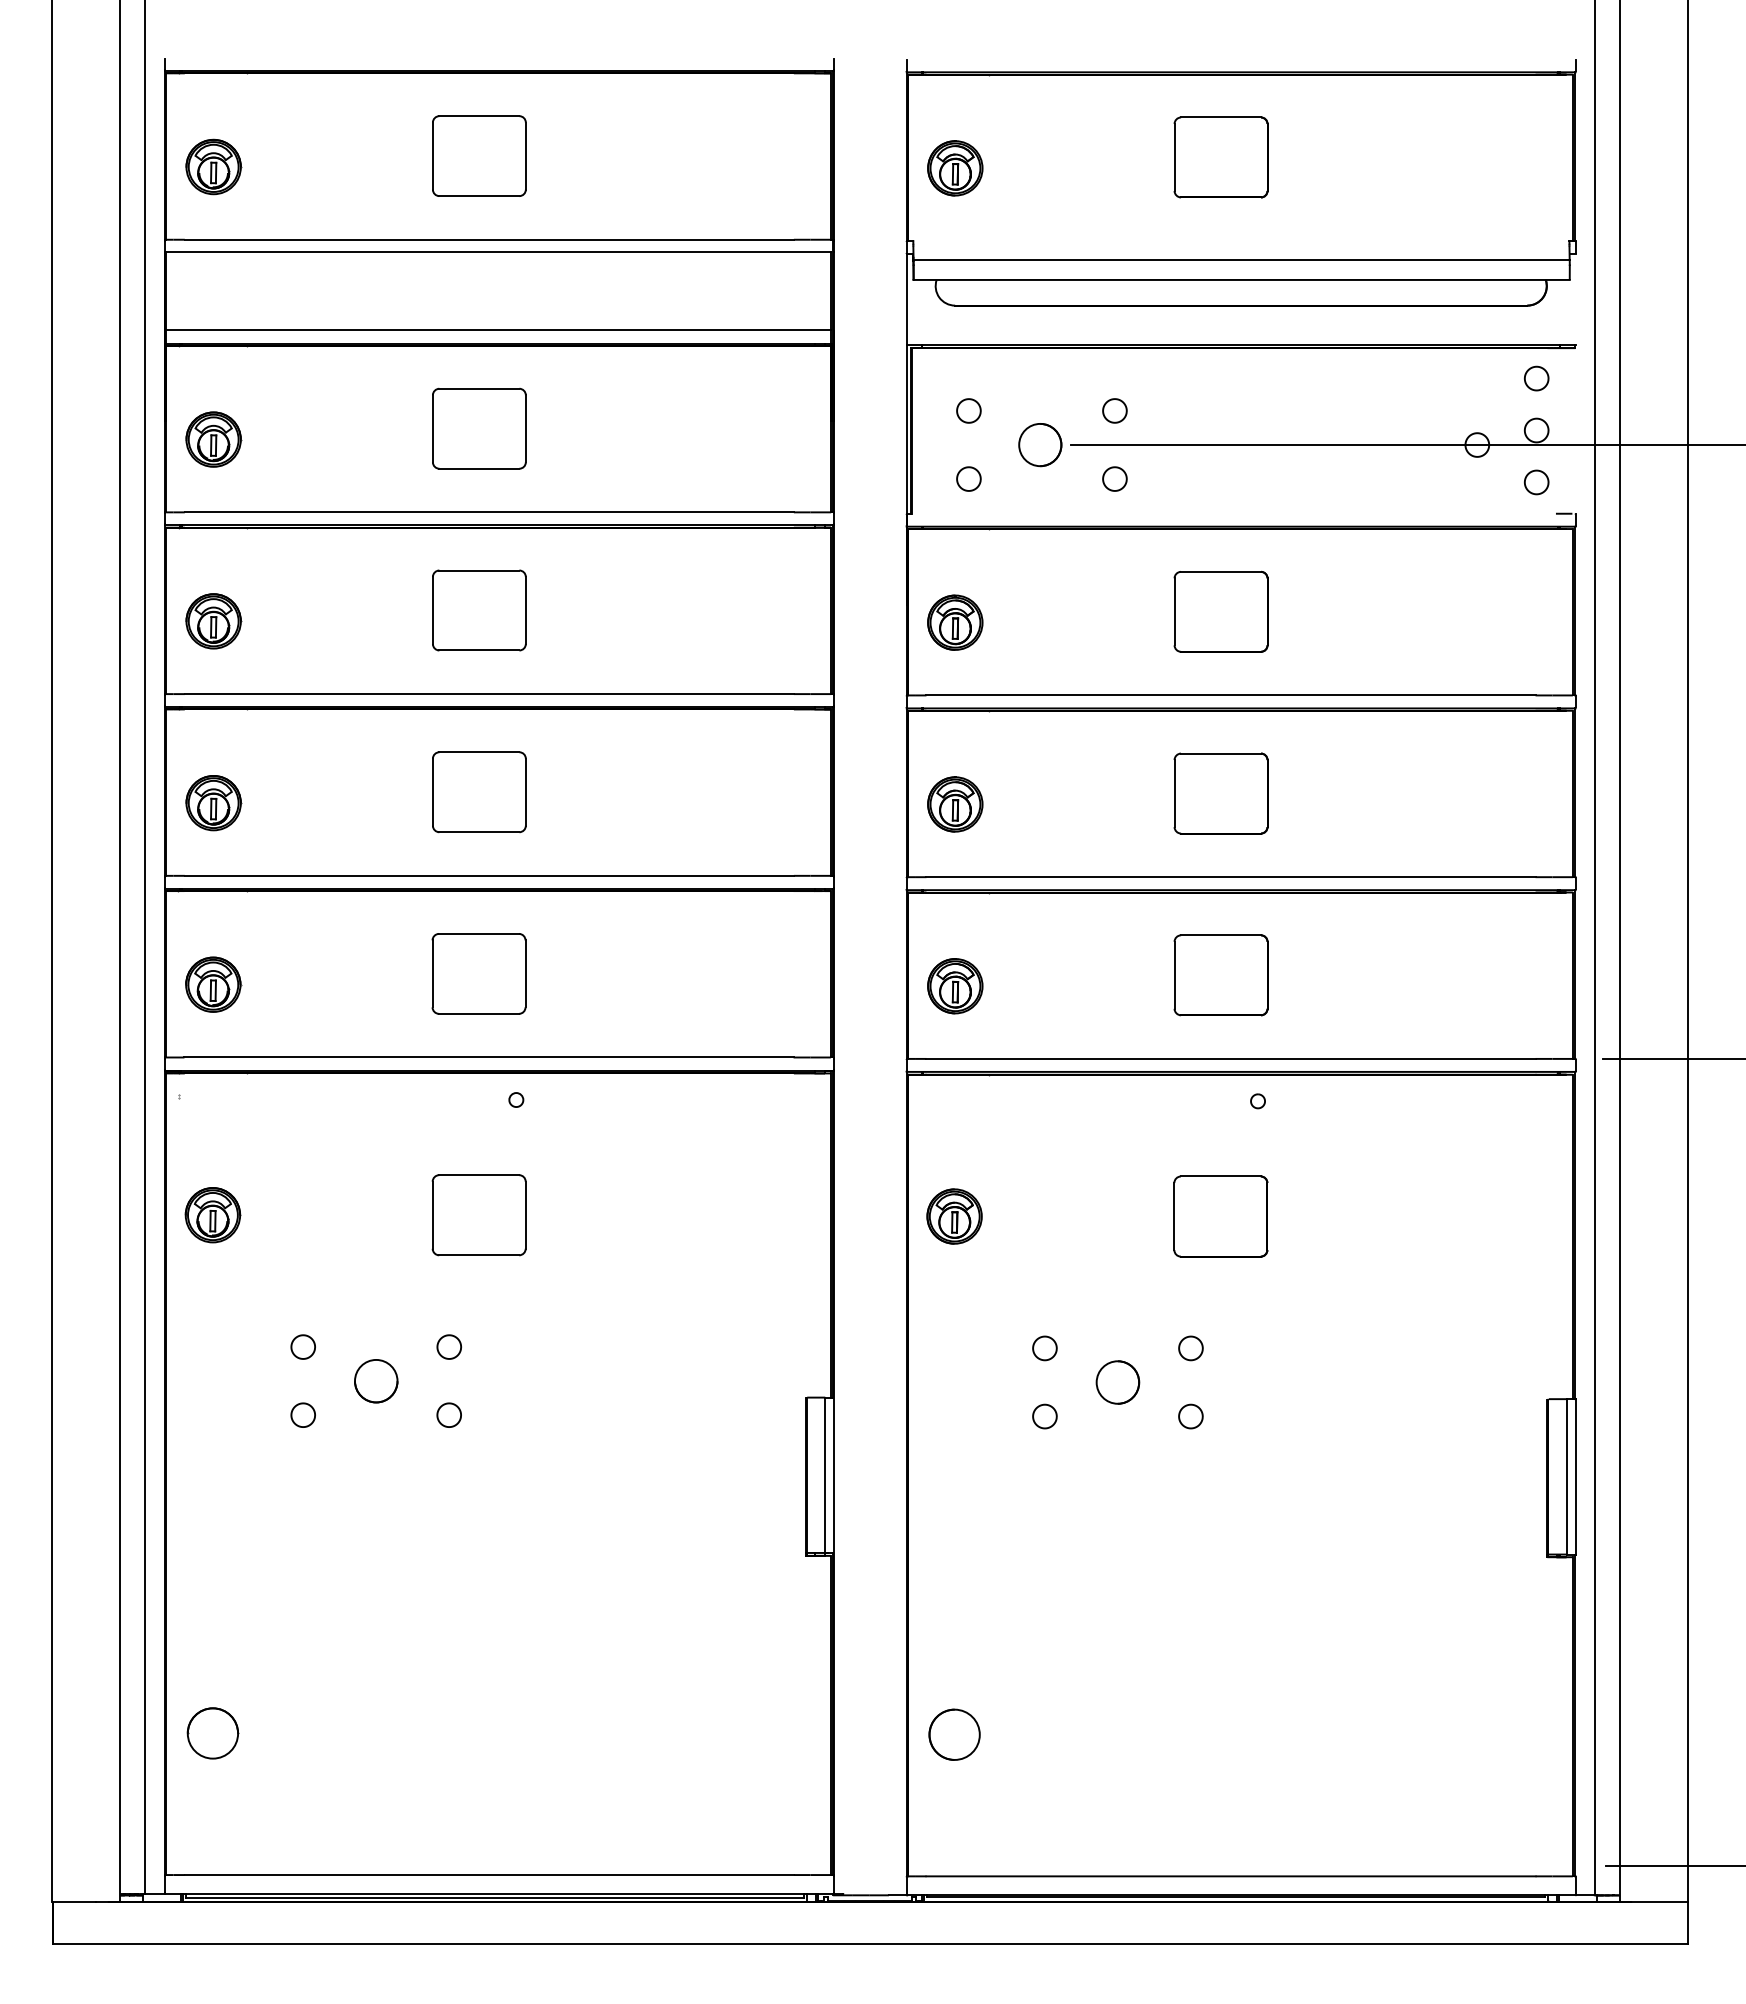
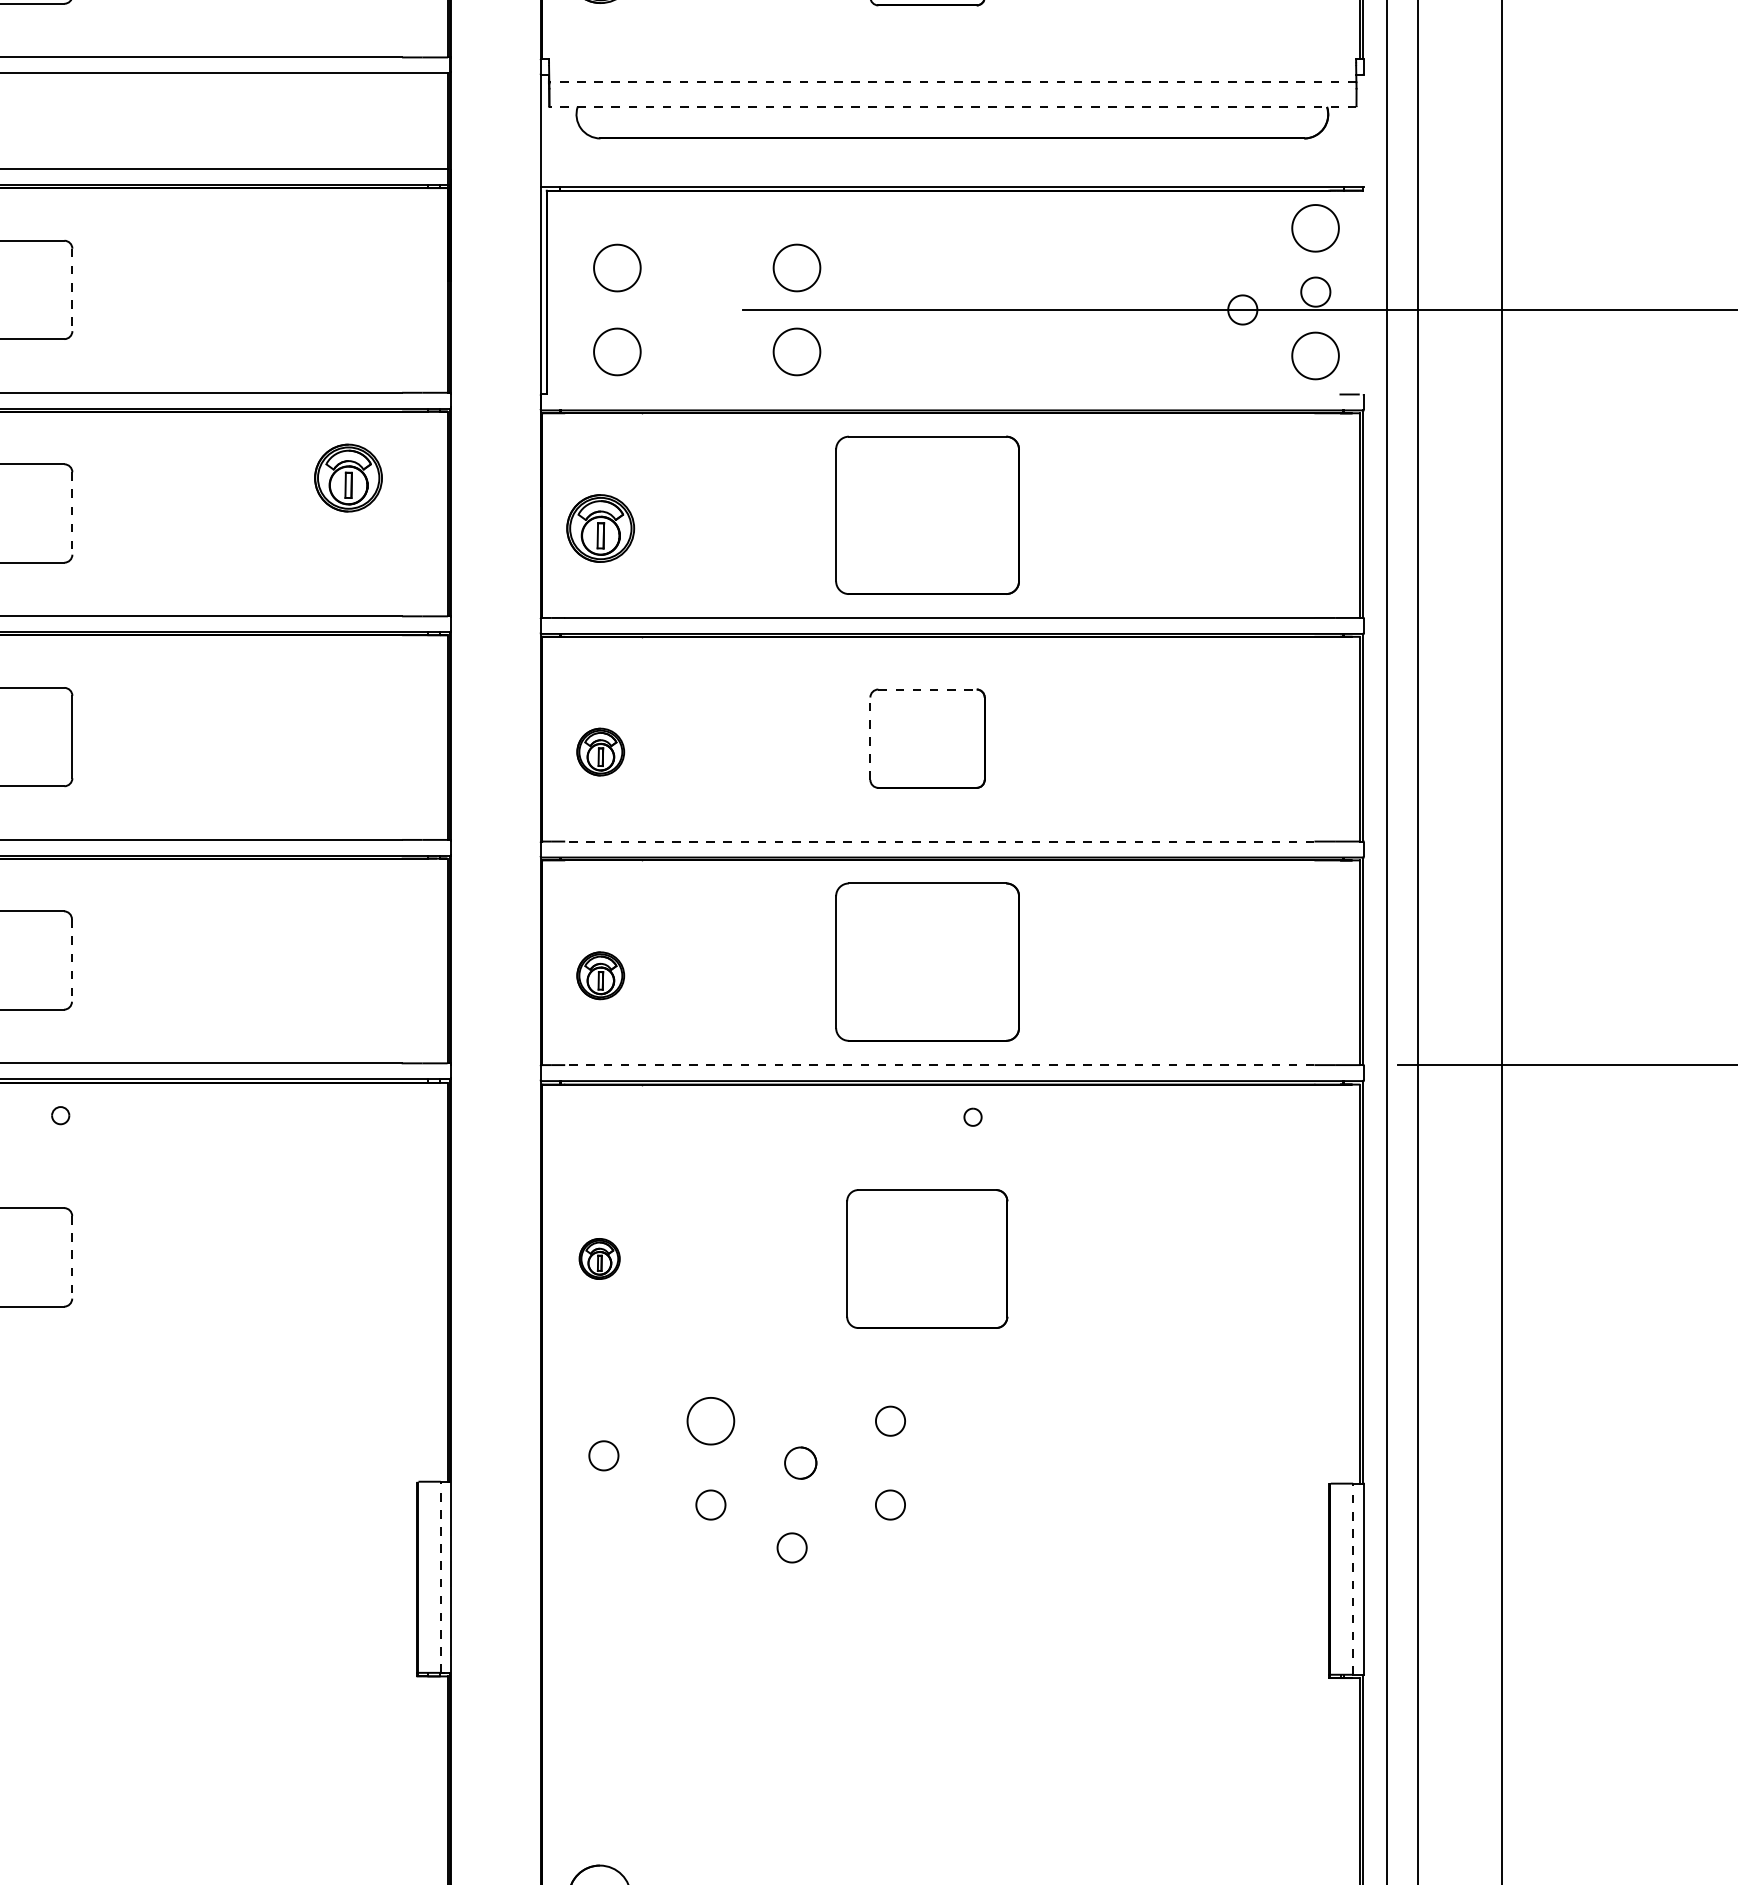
line: (1241, 259) -> (952, 81), solid -> dashed
line: (1241, 279) -> (952, 106), solid -> dashed
part: (1536, 378) -> (1315, 228), size x1.6
part: (968, 410) -> (616, 267), size x1.6
part: (1114, 410) -> (796, 267), size x1.6
line: (525, 429) -> (71, 290), solid -> dashed
part: (1040, 445) -> (705, 310), removed
part: (968, 478) -> (616, 351), size x1.6
part: (1114, 478) -> (796, 351), size x1.6
part: (1536, 482) -> (1315, 356), size x1.6
part: (750, 581) -> (348, 477), added
line: (525, 611) -> (71, 514), solid -> dashed
part: (1220, 611) -> (926, 514), size x1.6
line: (1221, 753) -> (928, 689), solid -> dashed
line: (1174, 793) -> (870, 738), solid -> dashed
part: (955, 804) -> (600, 752), size x0.7
line: (1231, 877) -> (940, 841), solid -> dashed
line: (525, 974) -> (71, 961), solid -> dashed
part: (1220, 975) -> (926, 962), size x1.6
part: (955, 986) -> (600, 976), size x0.7
line: (1231, 1058) -> (940, 1064), solid -> dashed
line: (525, 1215) -> (71, 1257), solid -> dashed
part: (954, 1216) -> (599, 1258), size x0.6
part: (1220, 1216) -> (926, 1258), size x1.4
part: (1044, 1348) -> (710, 1421), size x1.6
part: (957, 1376) -> (603, 1455), added
part: (1117, 1382) -> (800, 1463), size x0.6
part: (1110, 1451) -> (791, 1548), added
line: (825, 1475) -> (440, 1577), solid -> dashed
line: (1567, 1476) -> (1353, 1578), solid -> dashed

